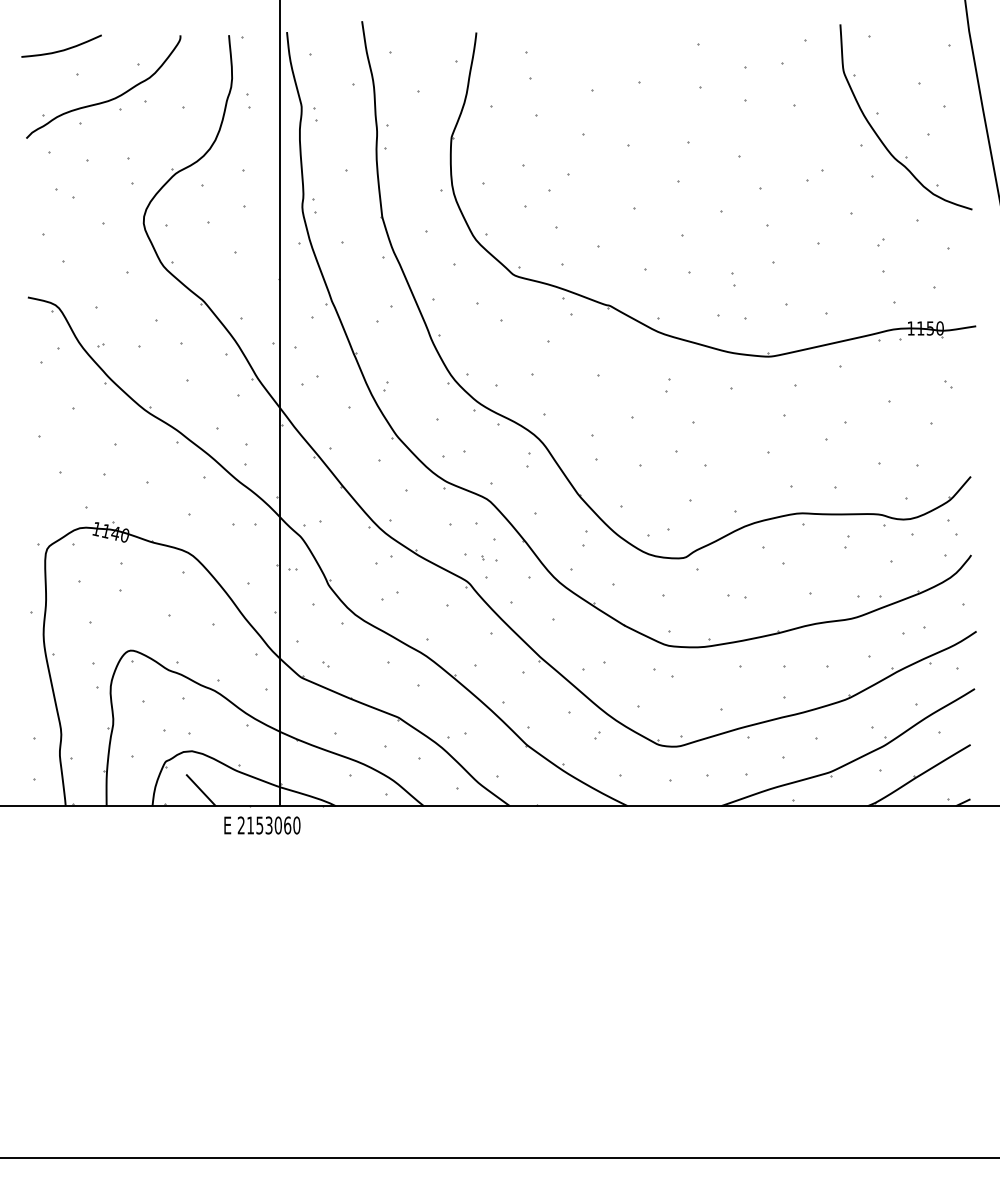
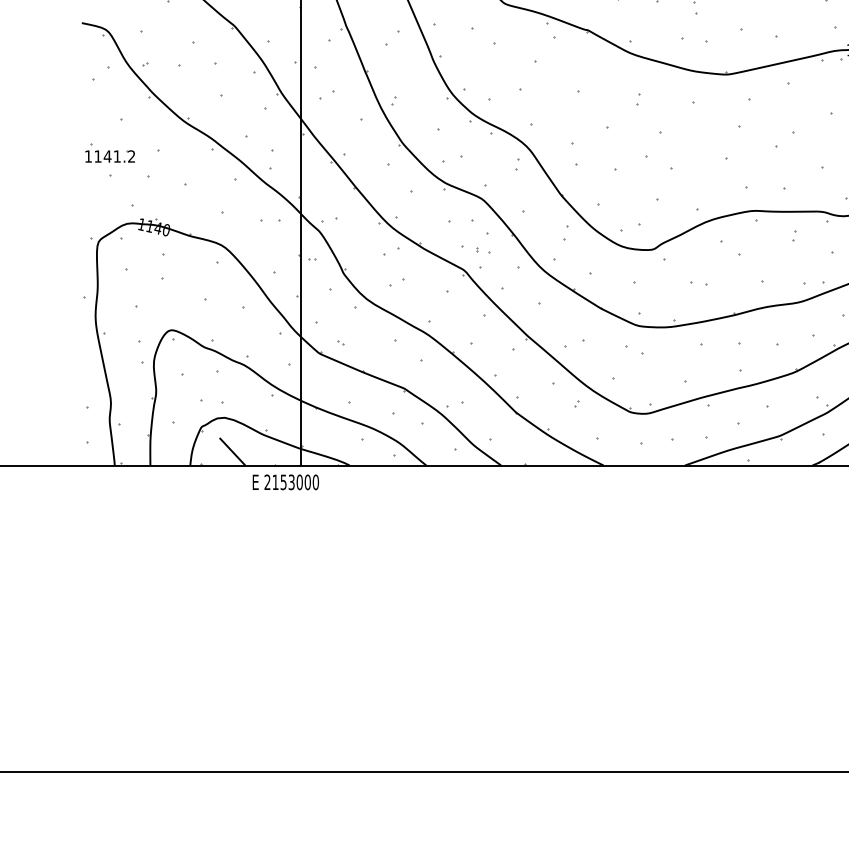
part: (59, 450) -> (109, 156), added
text: (287, 825) -> (307, 482), 2153060 -> 2153000

